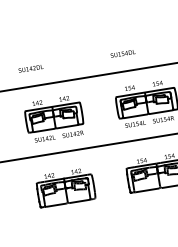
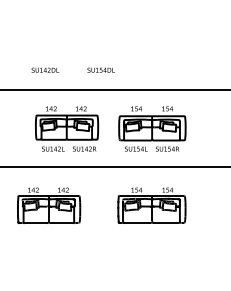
text: (122, 53) -> (100, 69), moved
text: (31, 67) -> (45, 69), moved
part: (54, 118) -> (67, 128), moved

